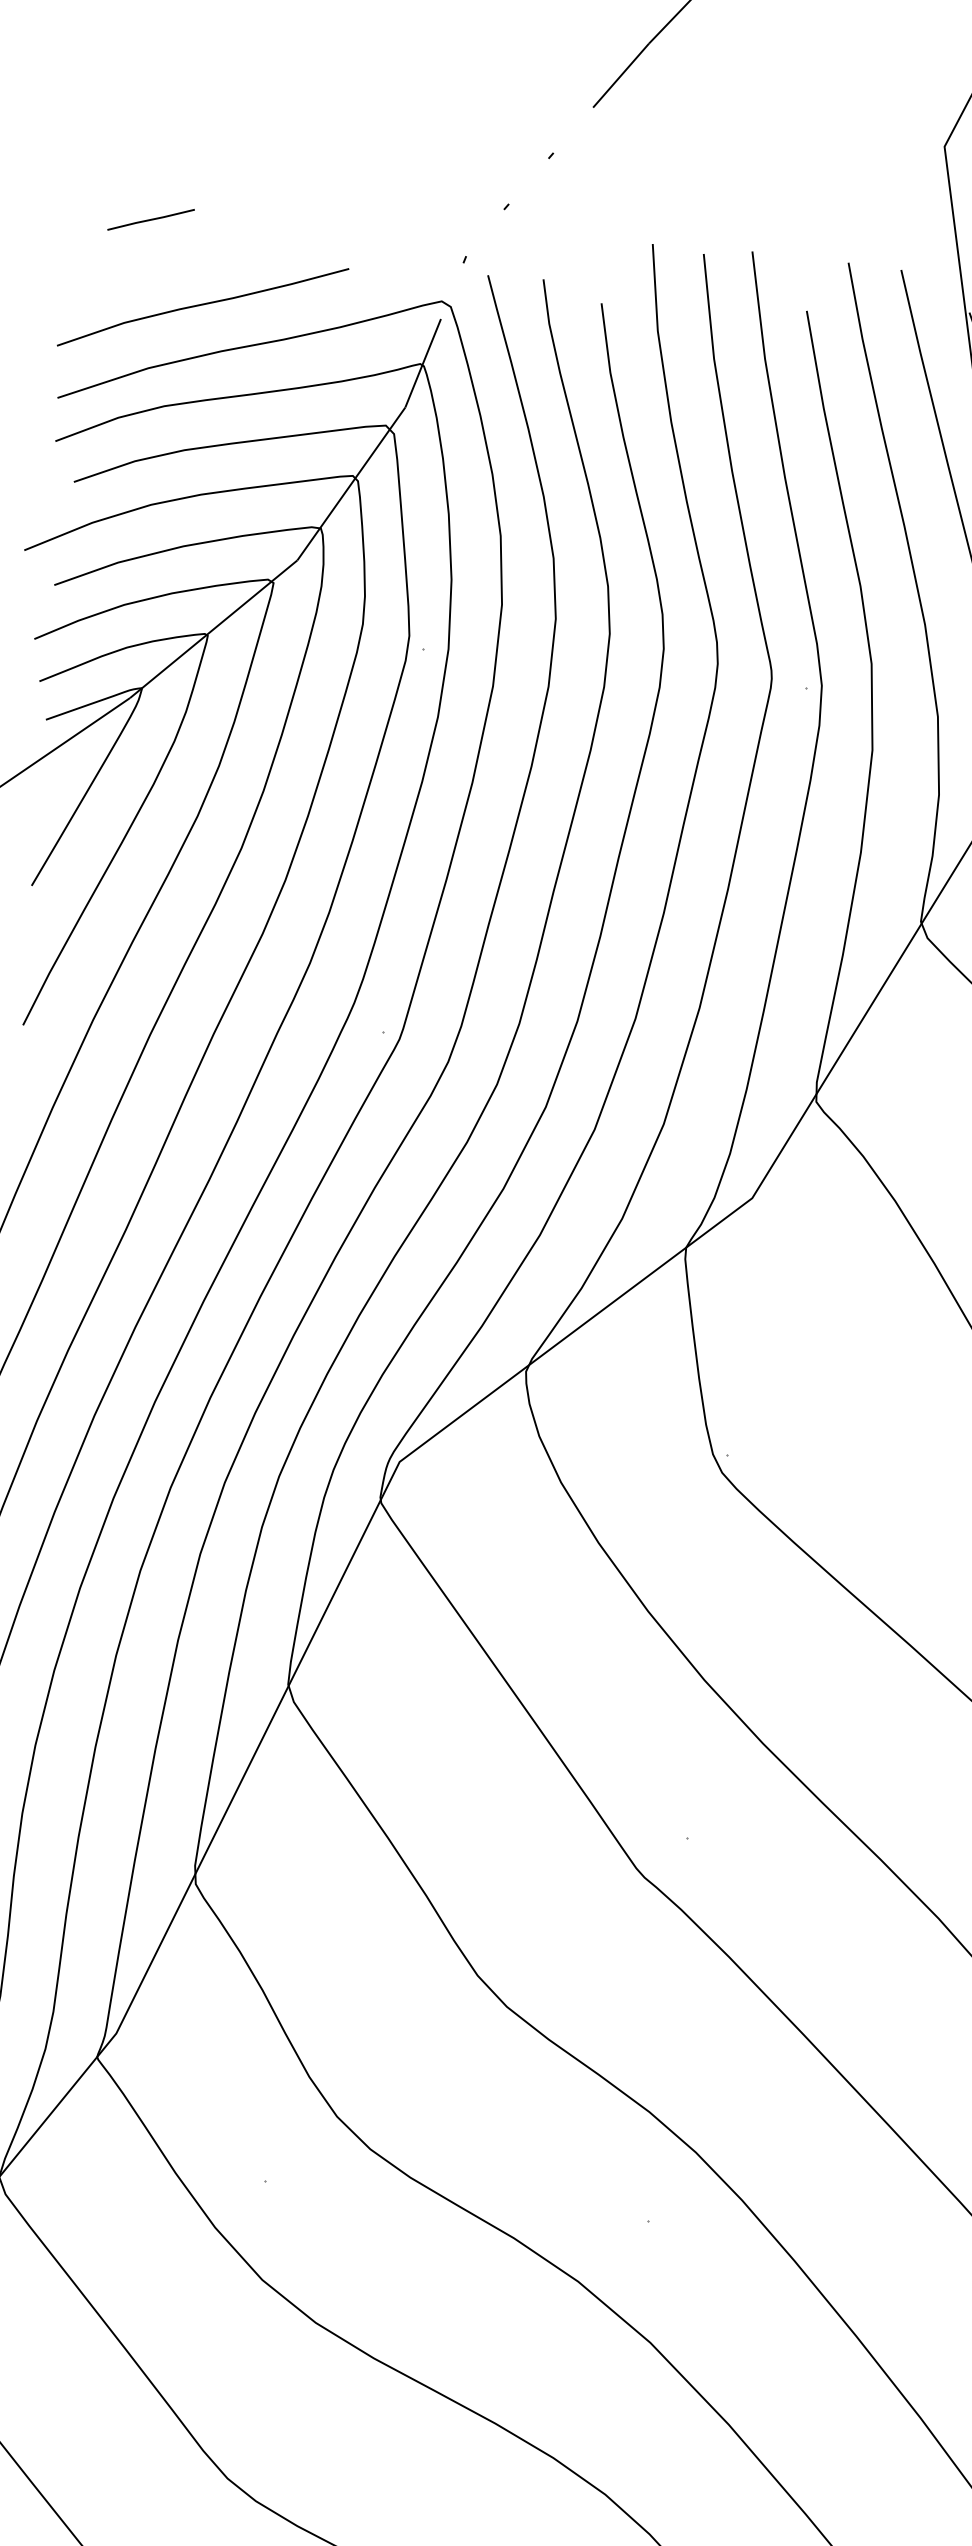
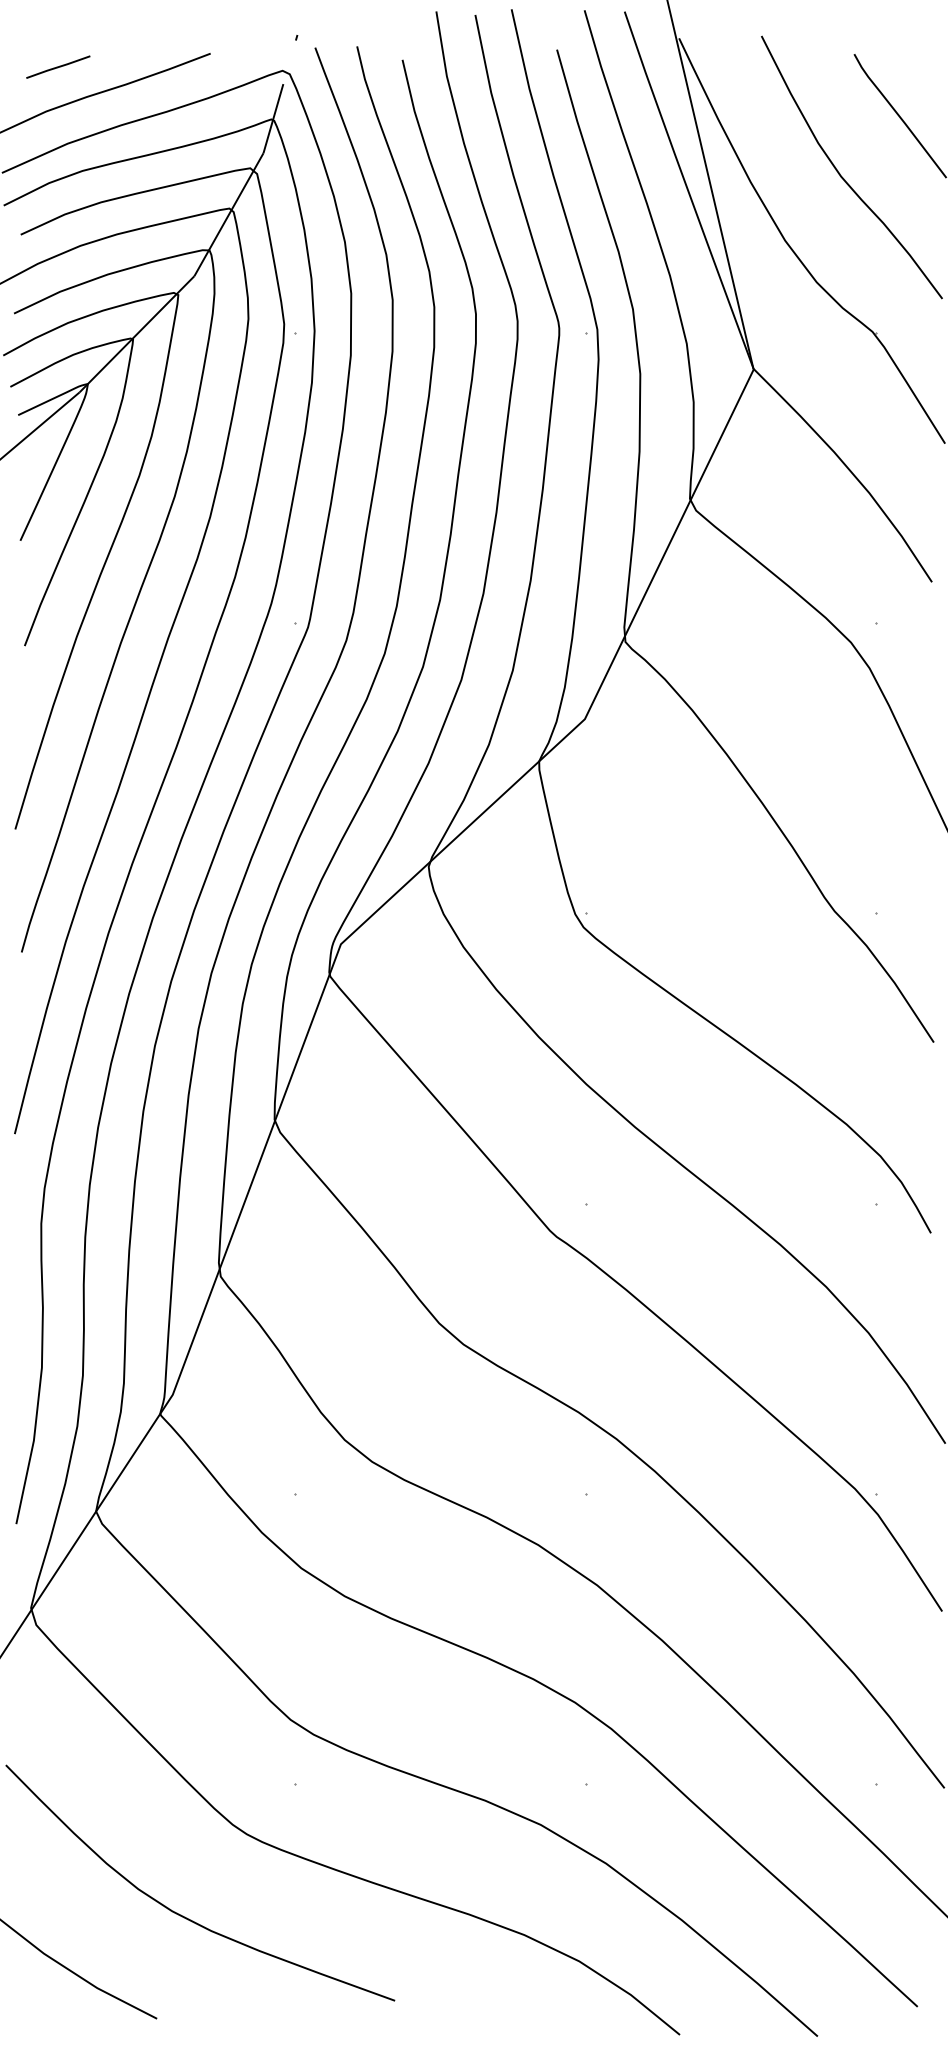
line: (151, 218) -> (58, 66), moved

